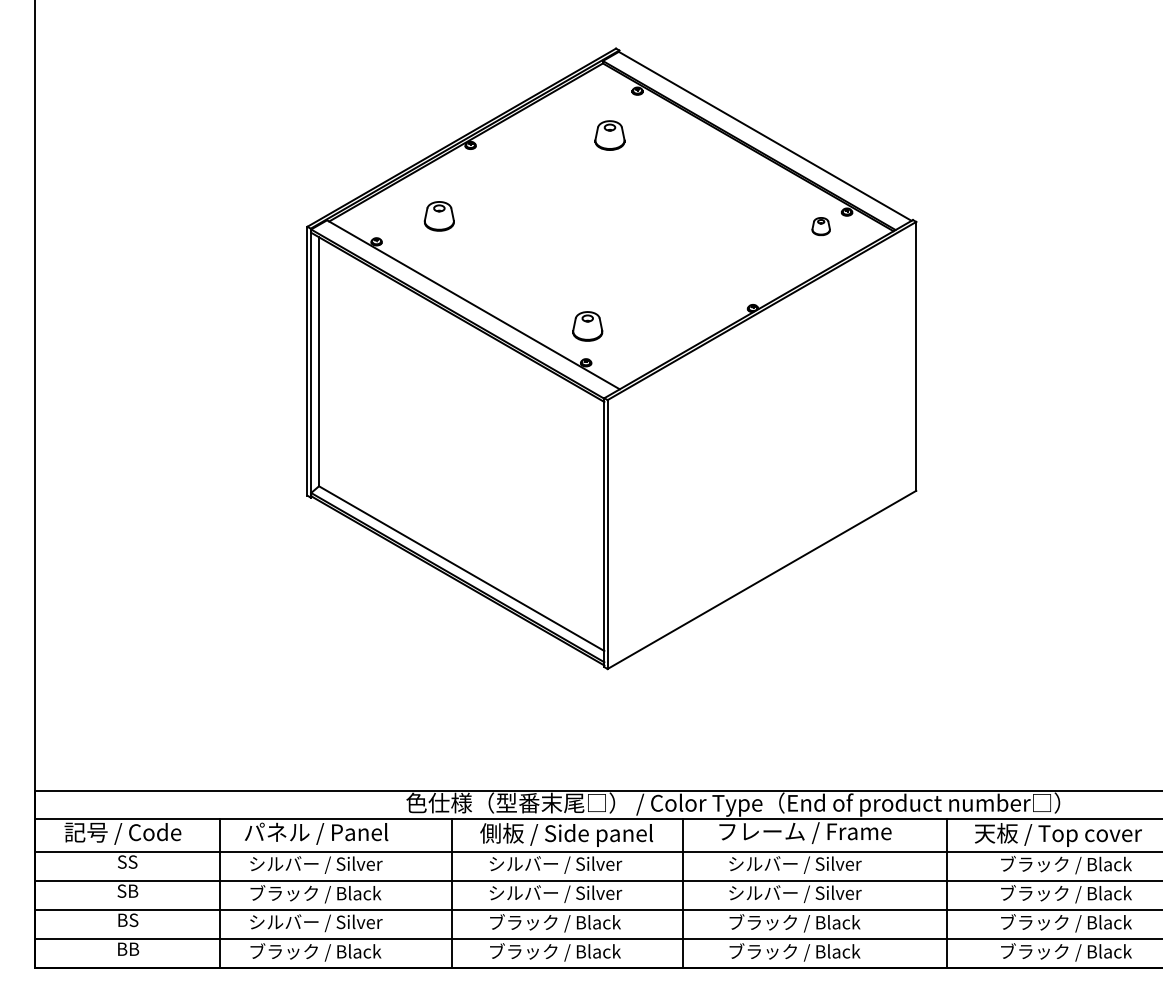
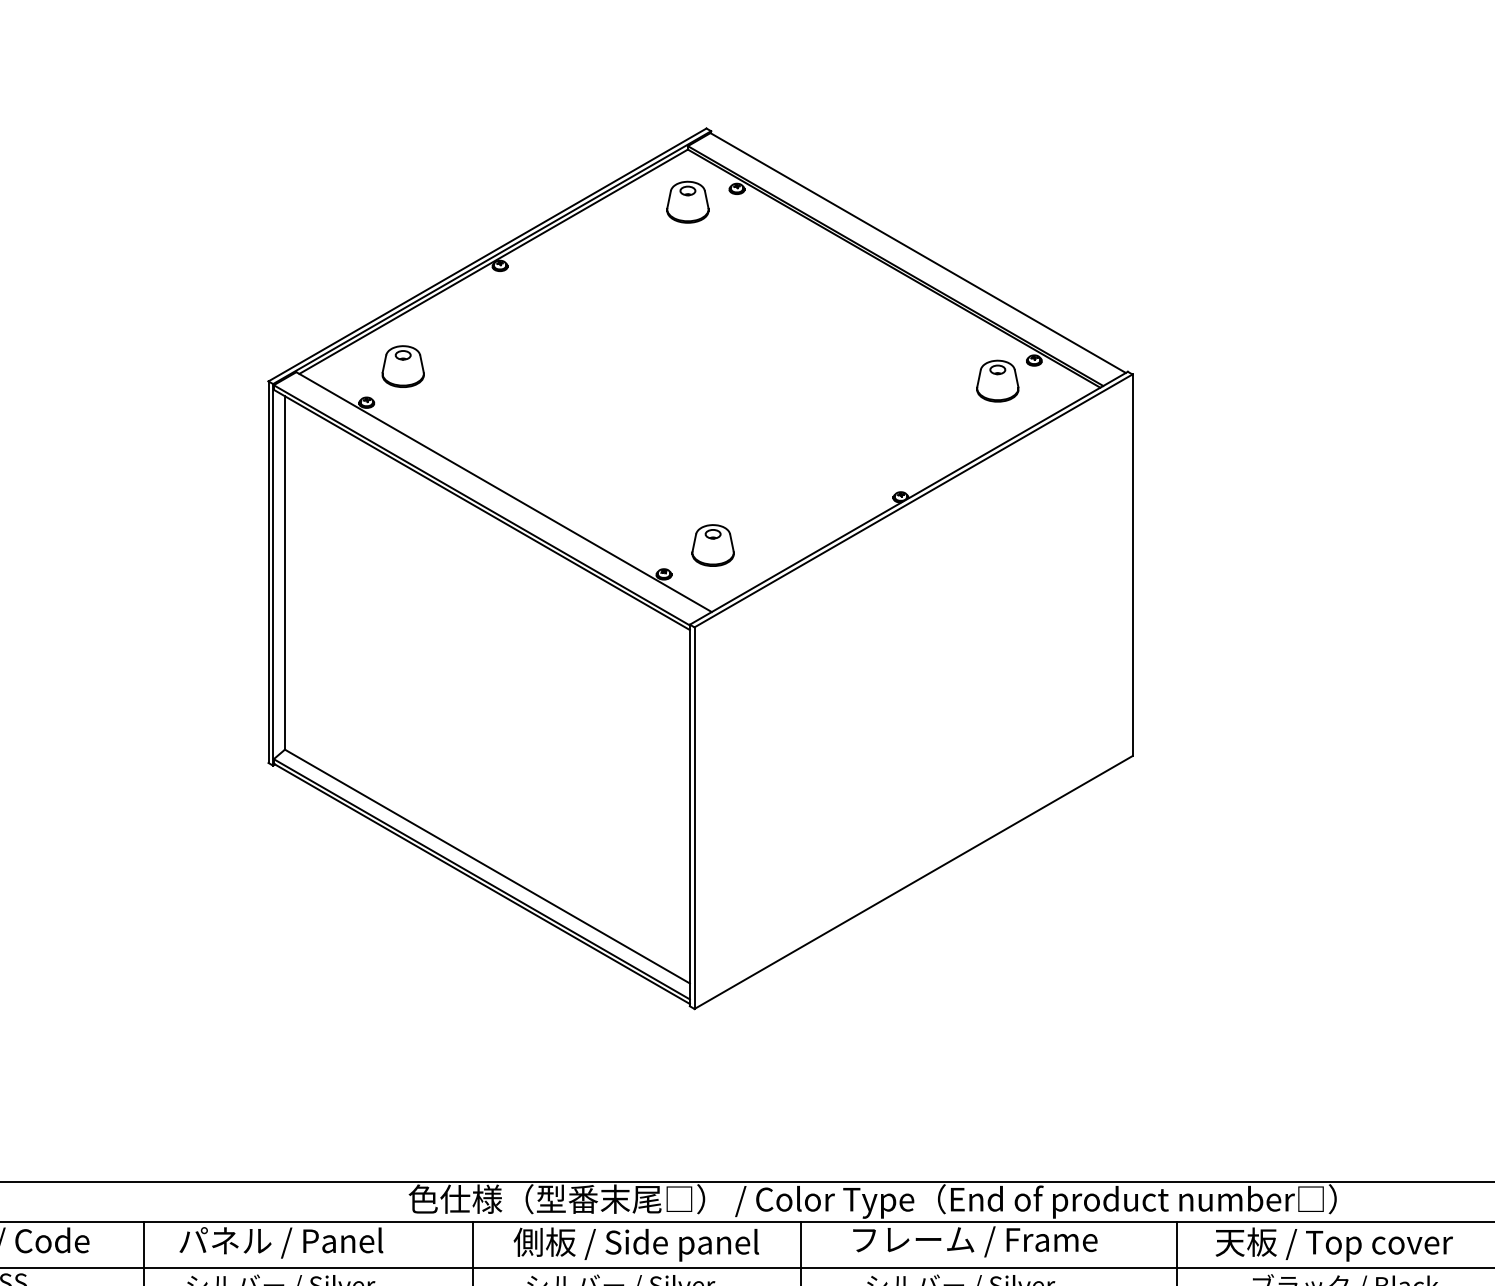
part: (609, 135) -> (687, 202), moved
part: (438, 216) -> (401, 366), moved
part: (820, 226) -> (996, 380), size x1.67
part: (587, 326) -> (712, 545), moved

